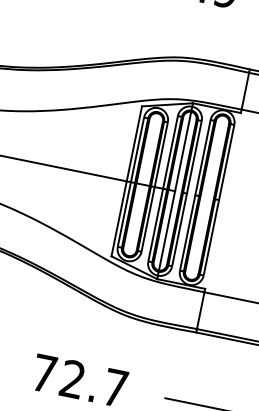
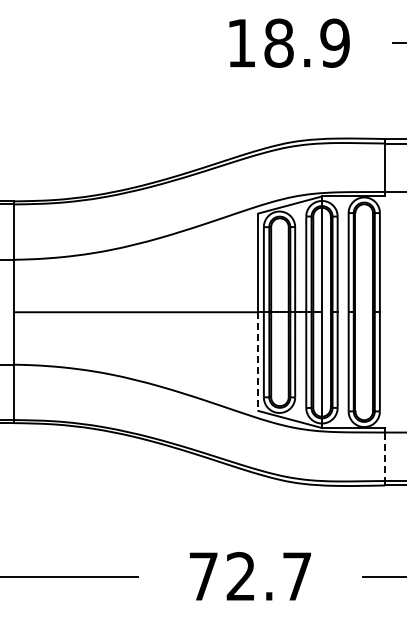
line: (119, 219) -> (258, 362), solid -> dashed
line: (200, 311) -> (385, 457), solid -> dashed

